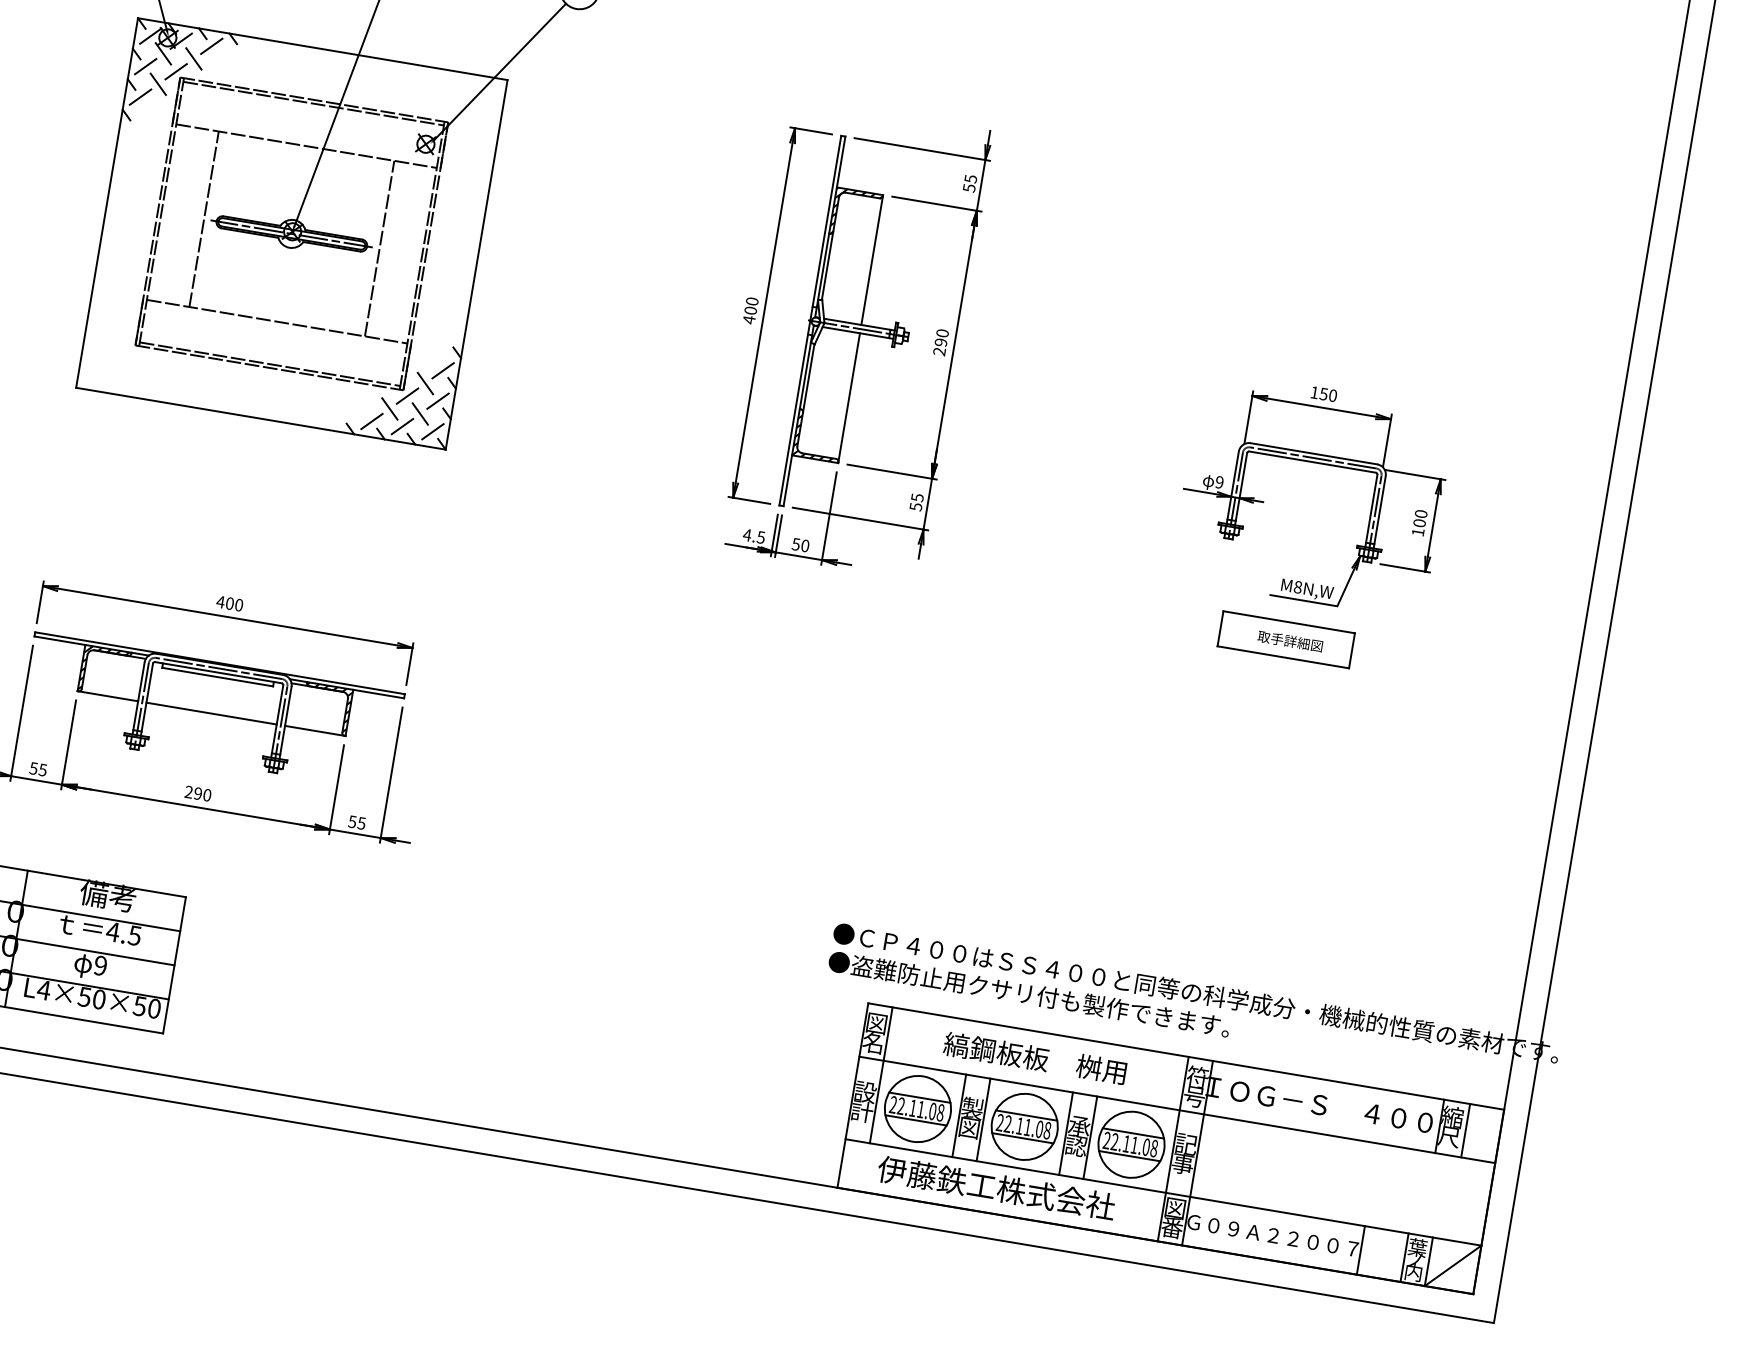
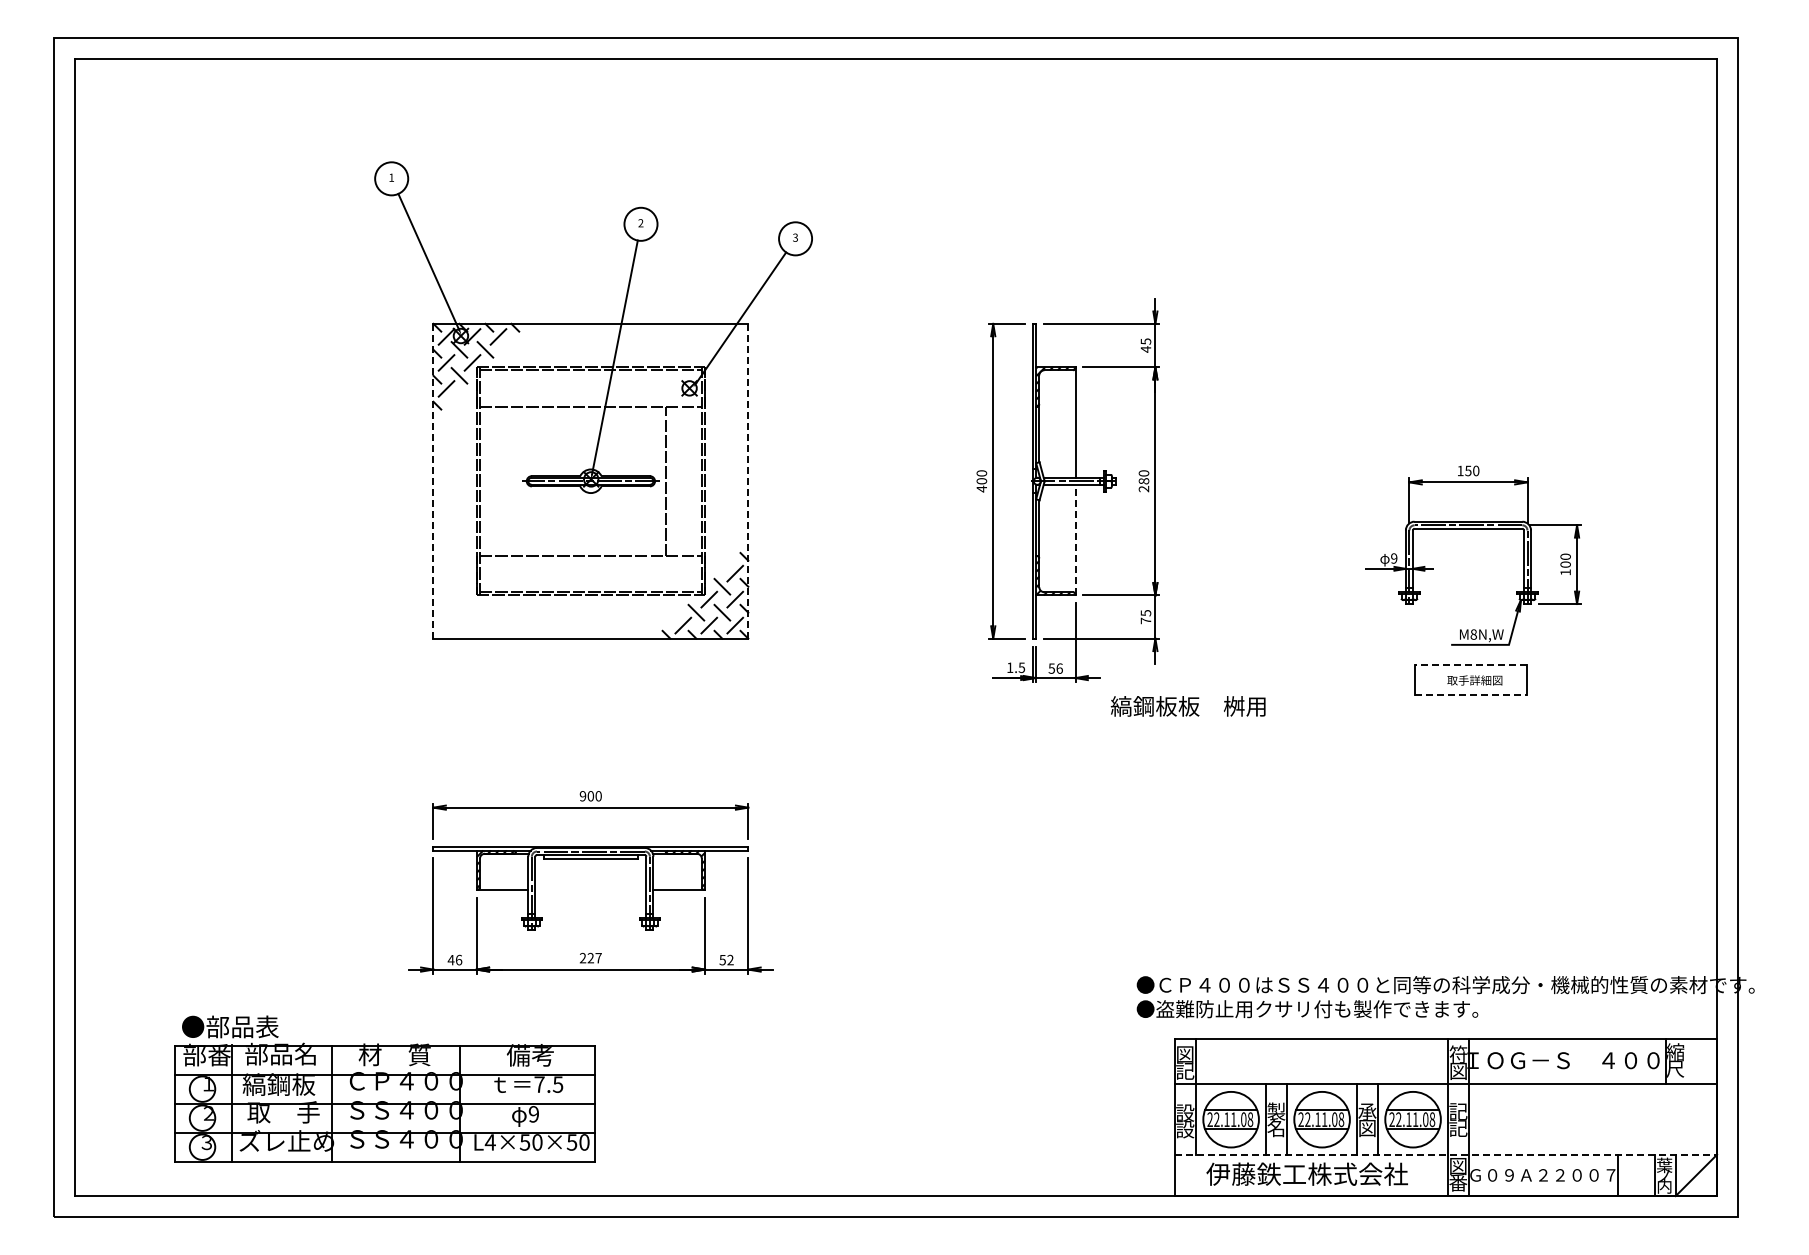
text: (968, 188) -> (1145, 349), 55 -> 45
line: (107, 203) -> (433, 481), solid -> dashed
line: (204, 219) -> (516, 481), removed
line: (477, 263) -> (748, 480), solid -> dashed
text: (940, 342) -> (1143, 481), 290 -> 280
line: (849, 397) -> (1075, 539), solid -> dashed
text: (915, 506) -> (1145, 620), 55 -> 75
text: (746, 534) -> (1009, 667), 4.5 -> 1.5
text: (805, 545) -> (1059, 668), 50 -> 56
text: (220, 602) -> (582, 796), 400 -> 900
line: (1288, 621) -> (1470, 664), solid -> dashed
line: (1283, 657) -> (1471, 694), solid -> dashed
line: (211, 713) -> (590, 889), removed
text: (37, 768) -> (454, 959), 55 -> 46
text: (202, 793) -> (594, 957), 290 -> 227
text: (361, 822) -> (730, 959), 55 -> 52
text: (113, 931) -> (539, 1084), 4.5 -> 7.5
text: (874, 1042) -> (1185, 1070), 名 -> 記
text: (1034, 1058) -> (1187, 706), moved
text: (1194, 1097) -> (1458, 1071), 号 -> 図
text: (862, 1111) -> (1185, 1129), 計 -> 設
text: (968, 1128) -> (1275, 1128), 図 -> 名
line: (1466, 1130) -> (1688, 1061), removed
text: (1076, 1146) -> (1367, 1128), 認 -> 図
text: (1183, 1164) -> (1458, 1128), 事 -> 記
line: (1163, 1192) -> (1446, 1154), solid -> dashed

